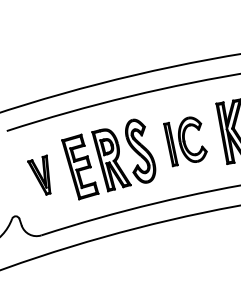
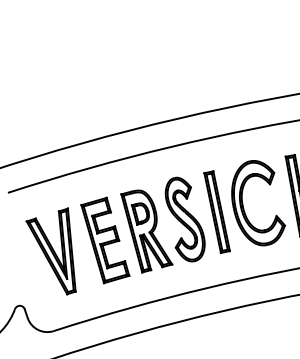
part: (185, 141) -> (244, 206), size x1.43
part: (38, 174) -> (49, 250), size x1.67

